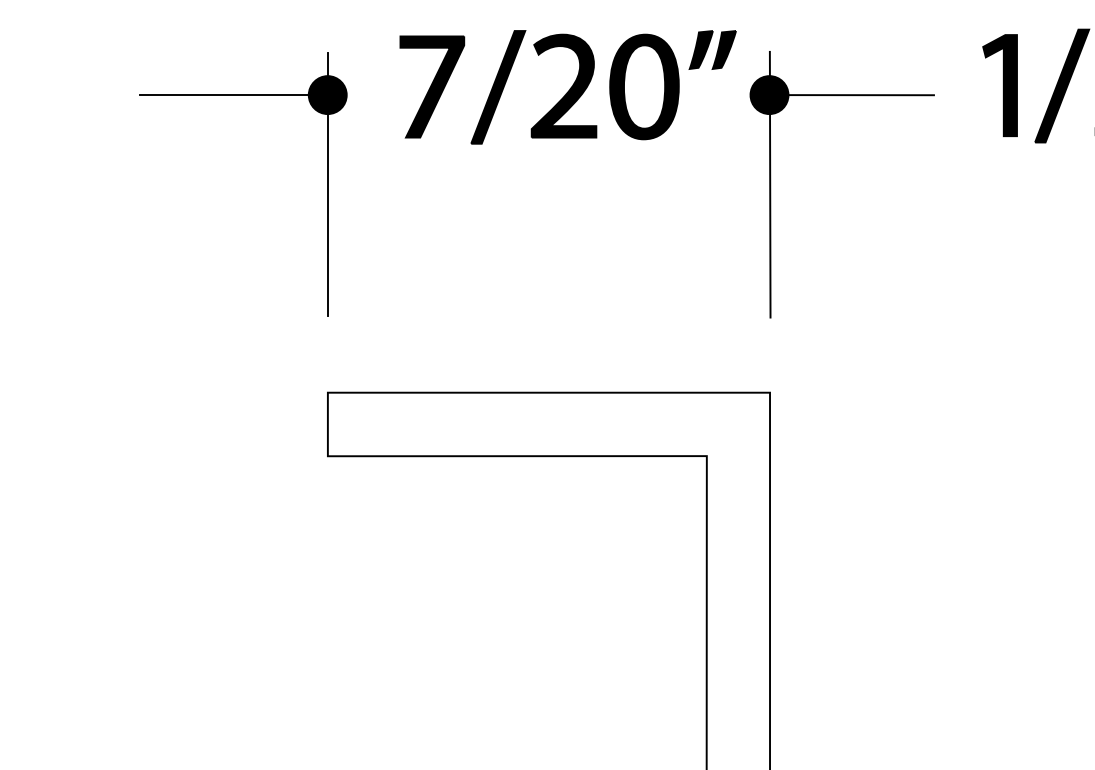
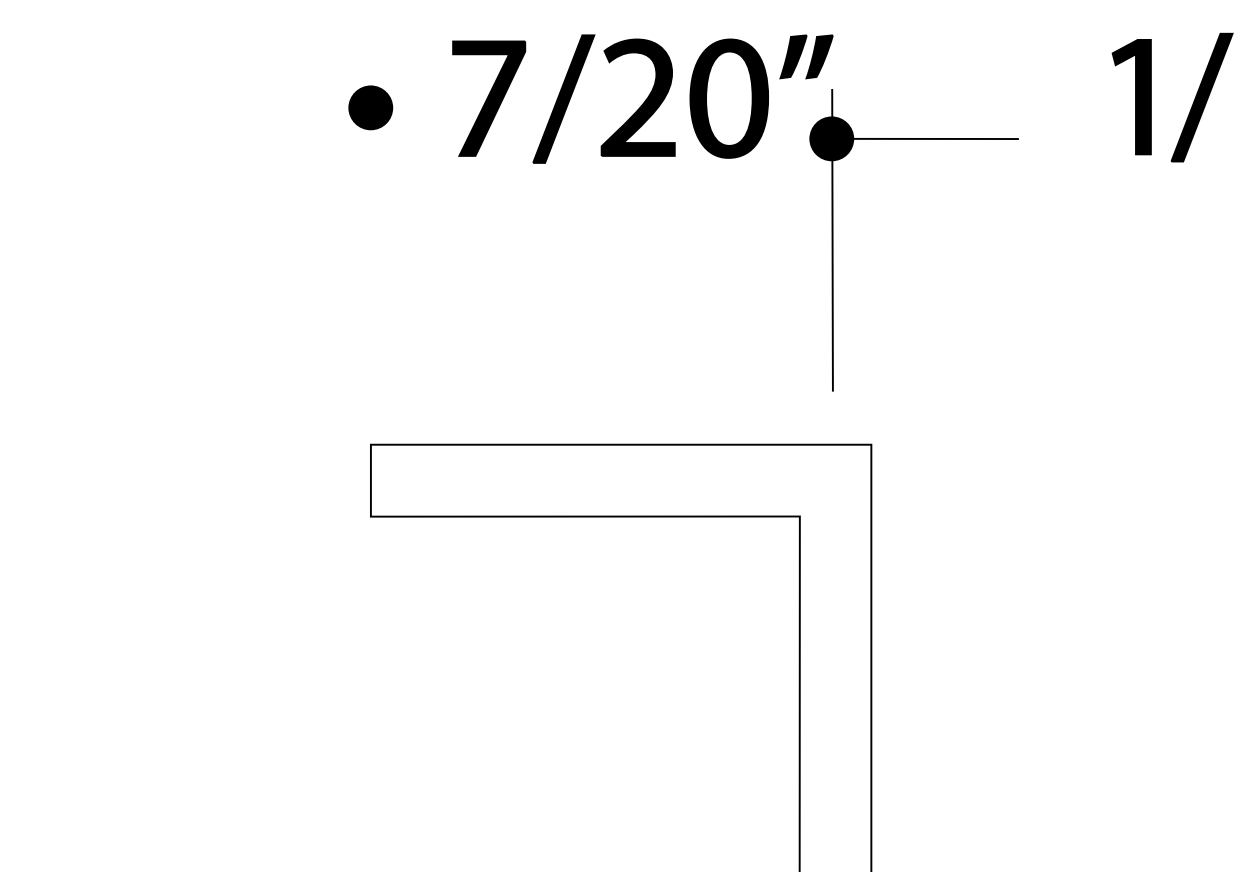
line: (230, 94) -> (260, 107), removed
line: (328, 184) -> (371, 209), removed
part: (771, 184) -> (833, 240), moved

